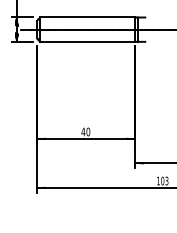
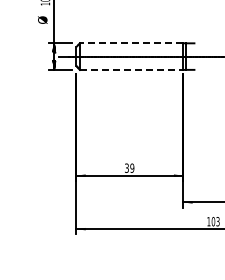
line: (87, 17) -> (131, 43), solid -> dashed
line: (87, 41) -> (131, 69), solid -> dashed
text: (85, 131) -> (129, 167), 40 -> 39

